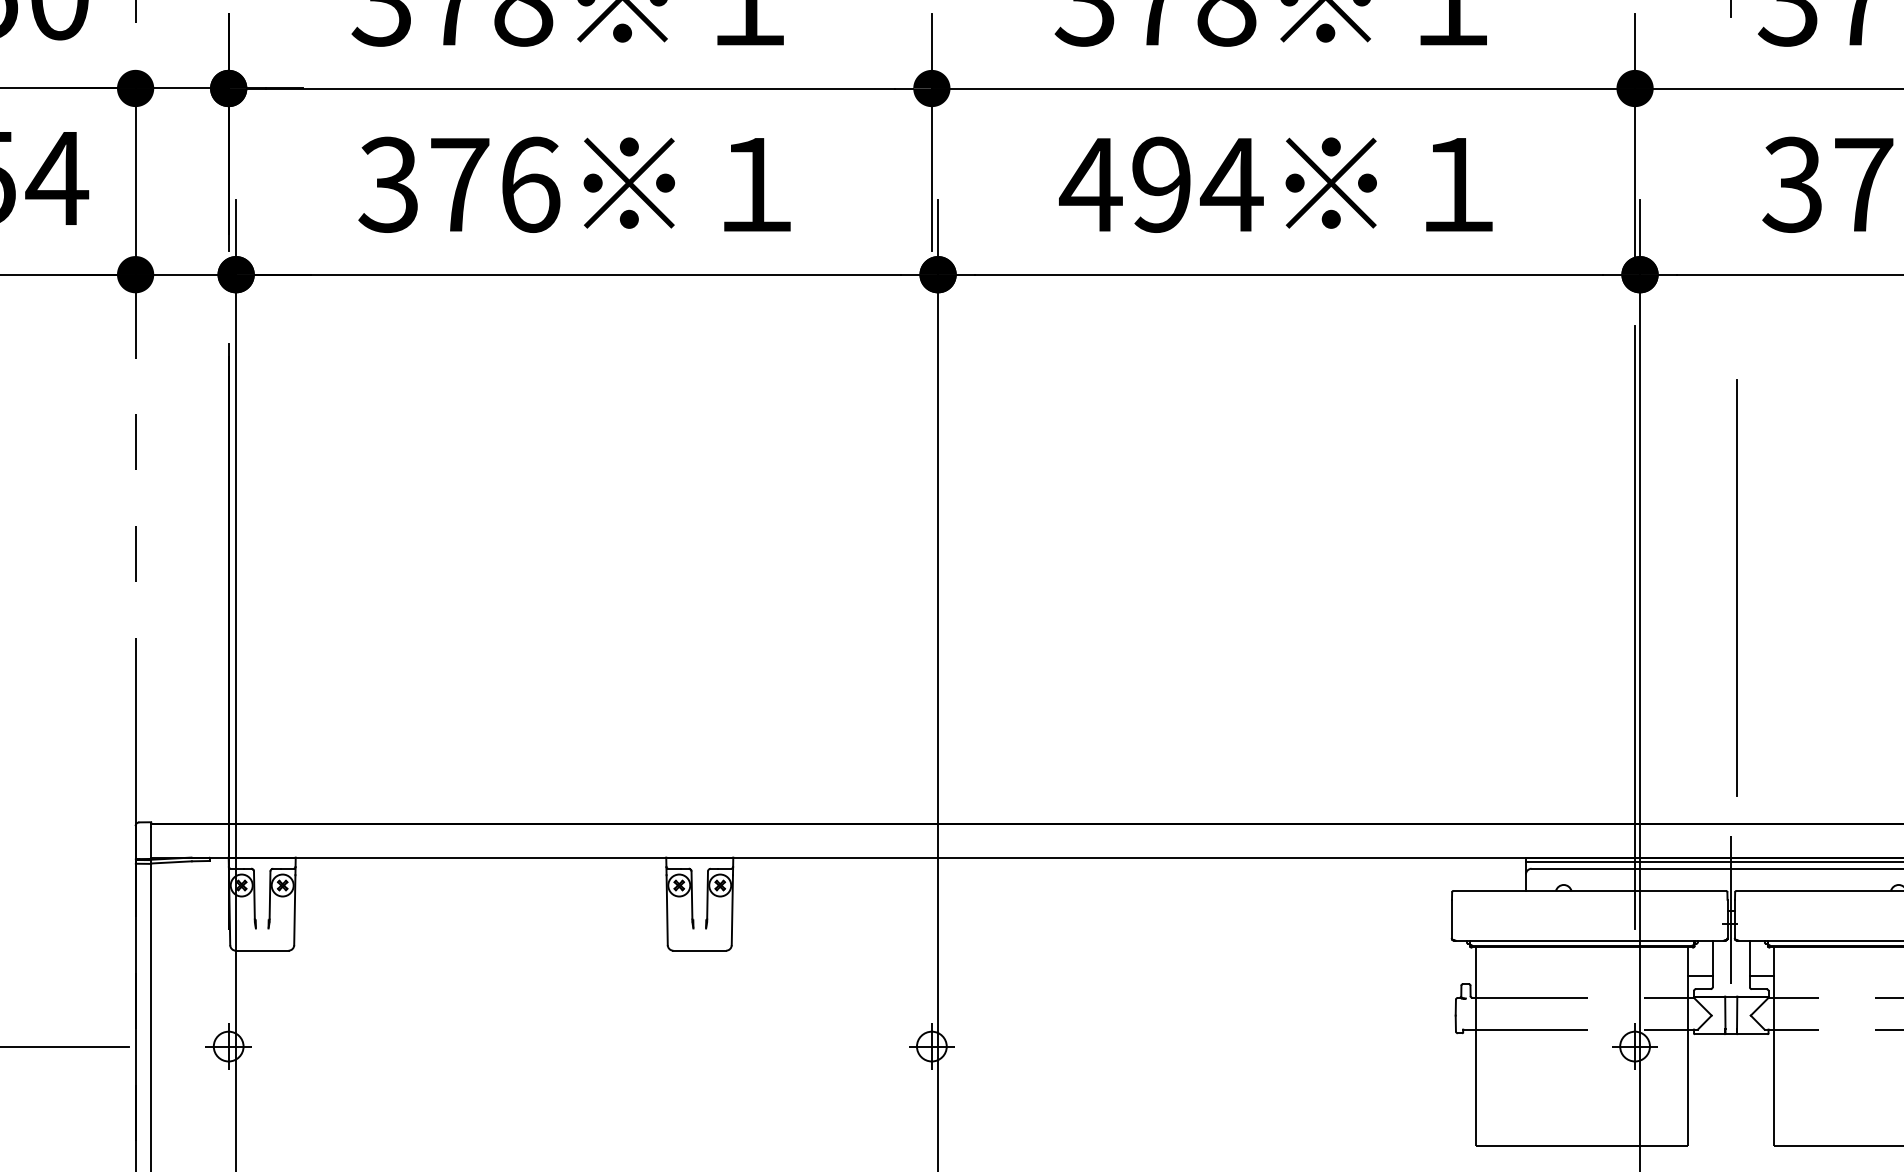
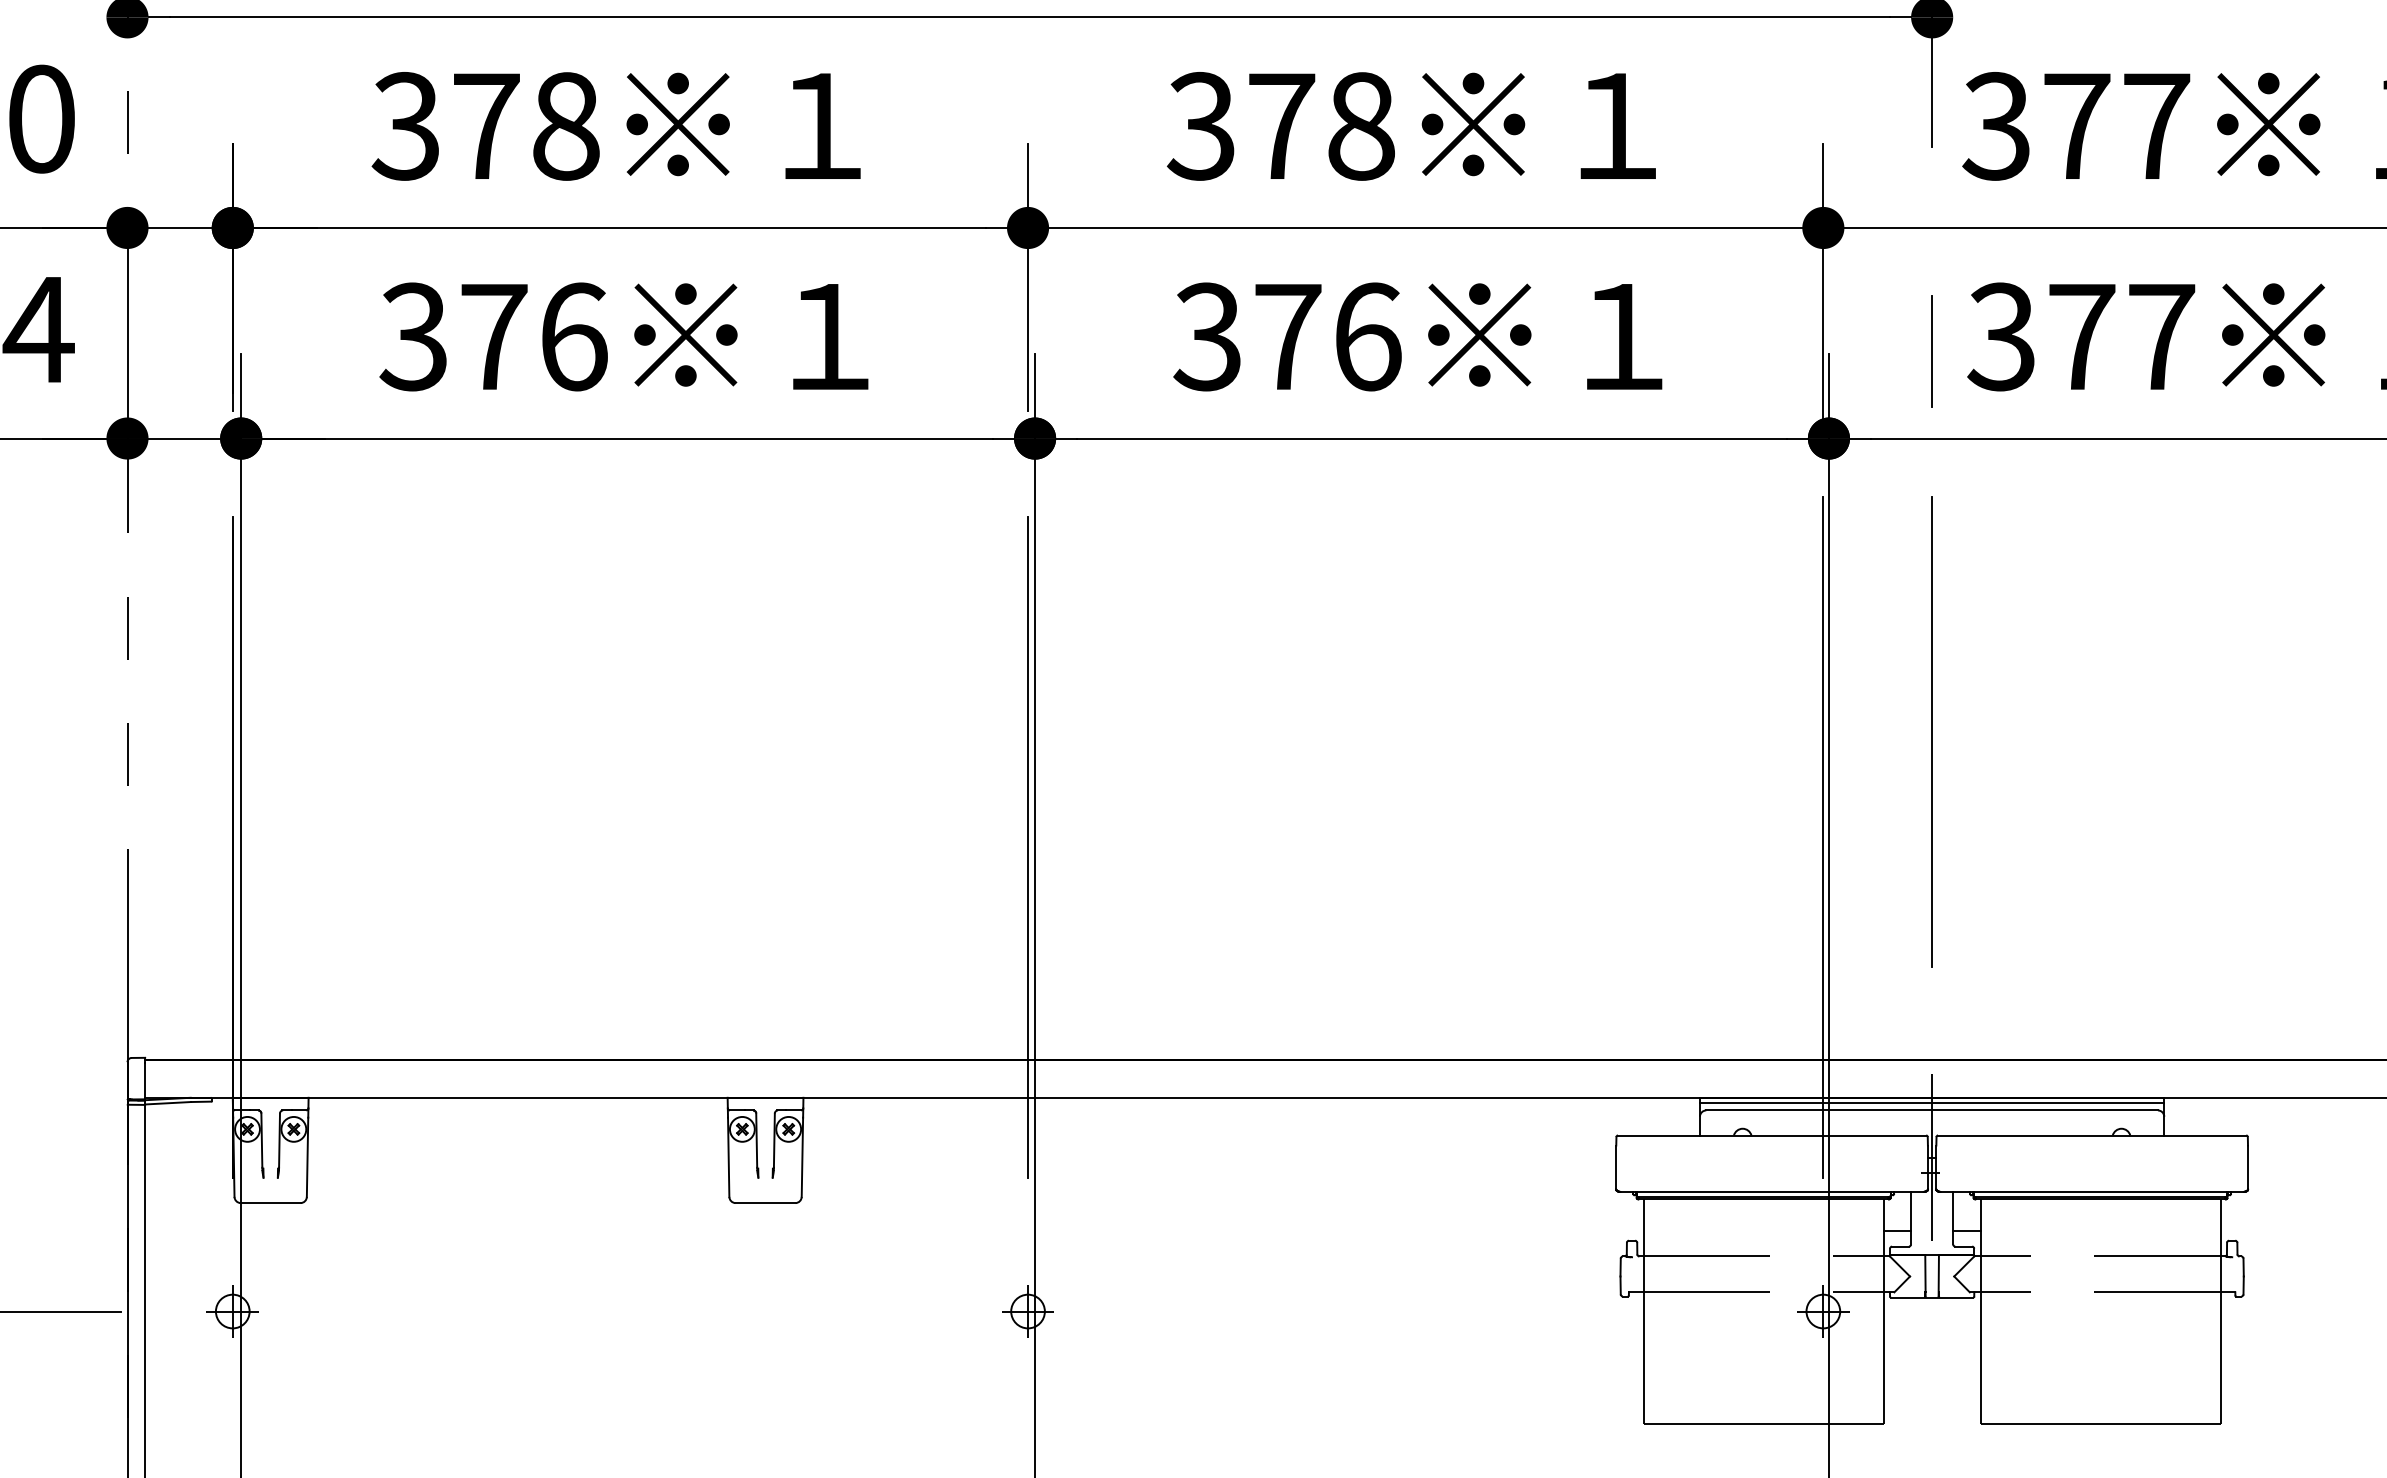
text: (1161, 184) -> (1287, 336), 494 -> 376
line: (1731, 197) -> (1932, 351), added
line: (1736, 587) -> (1931, 731), moved
line: (932, 636) -> (1028, 847), added

